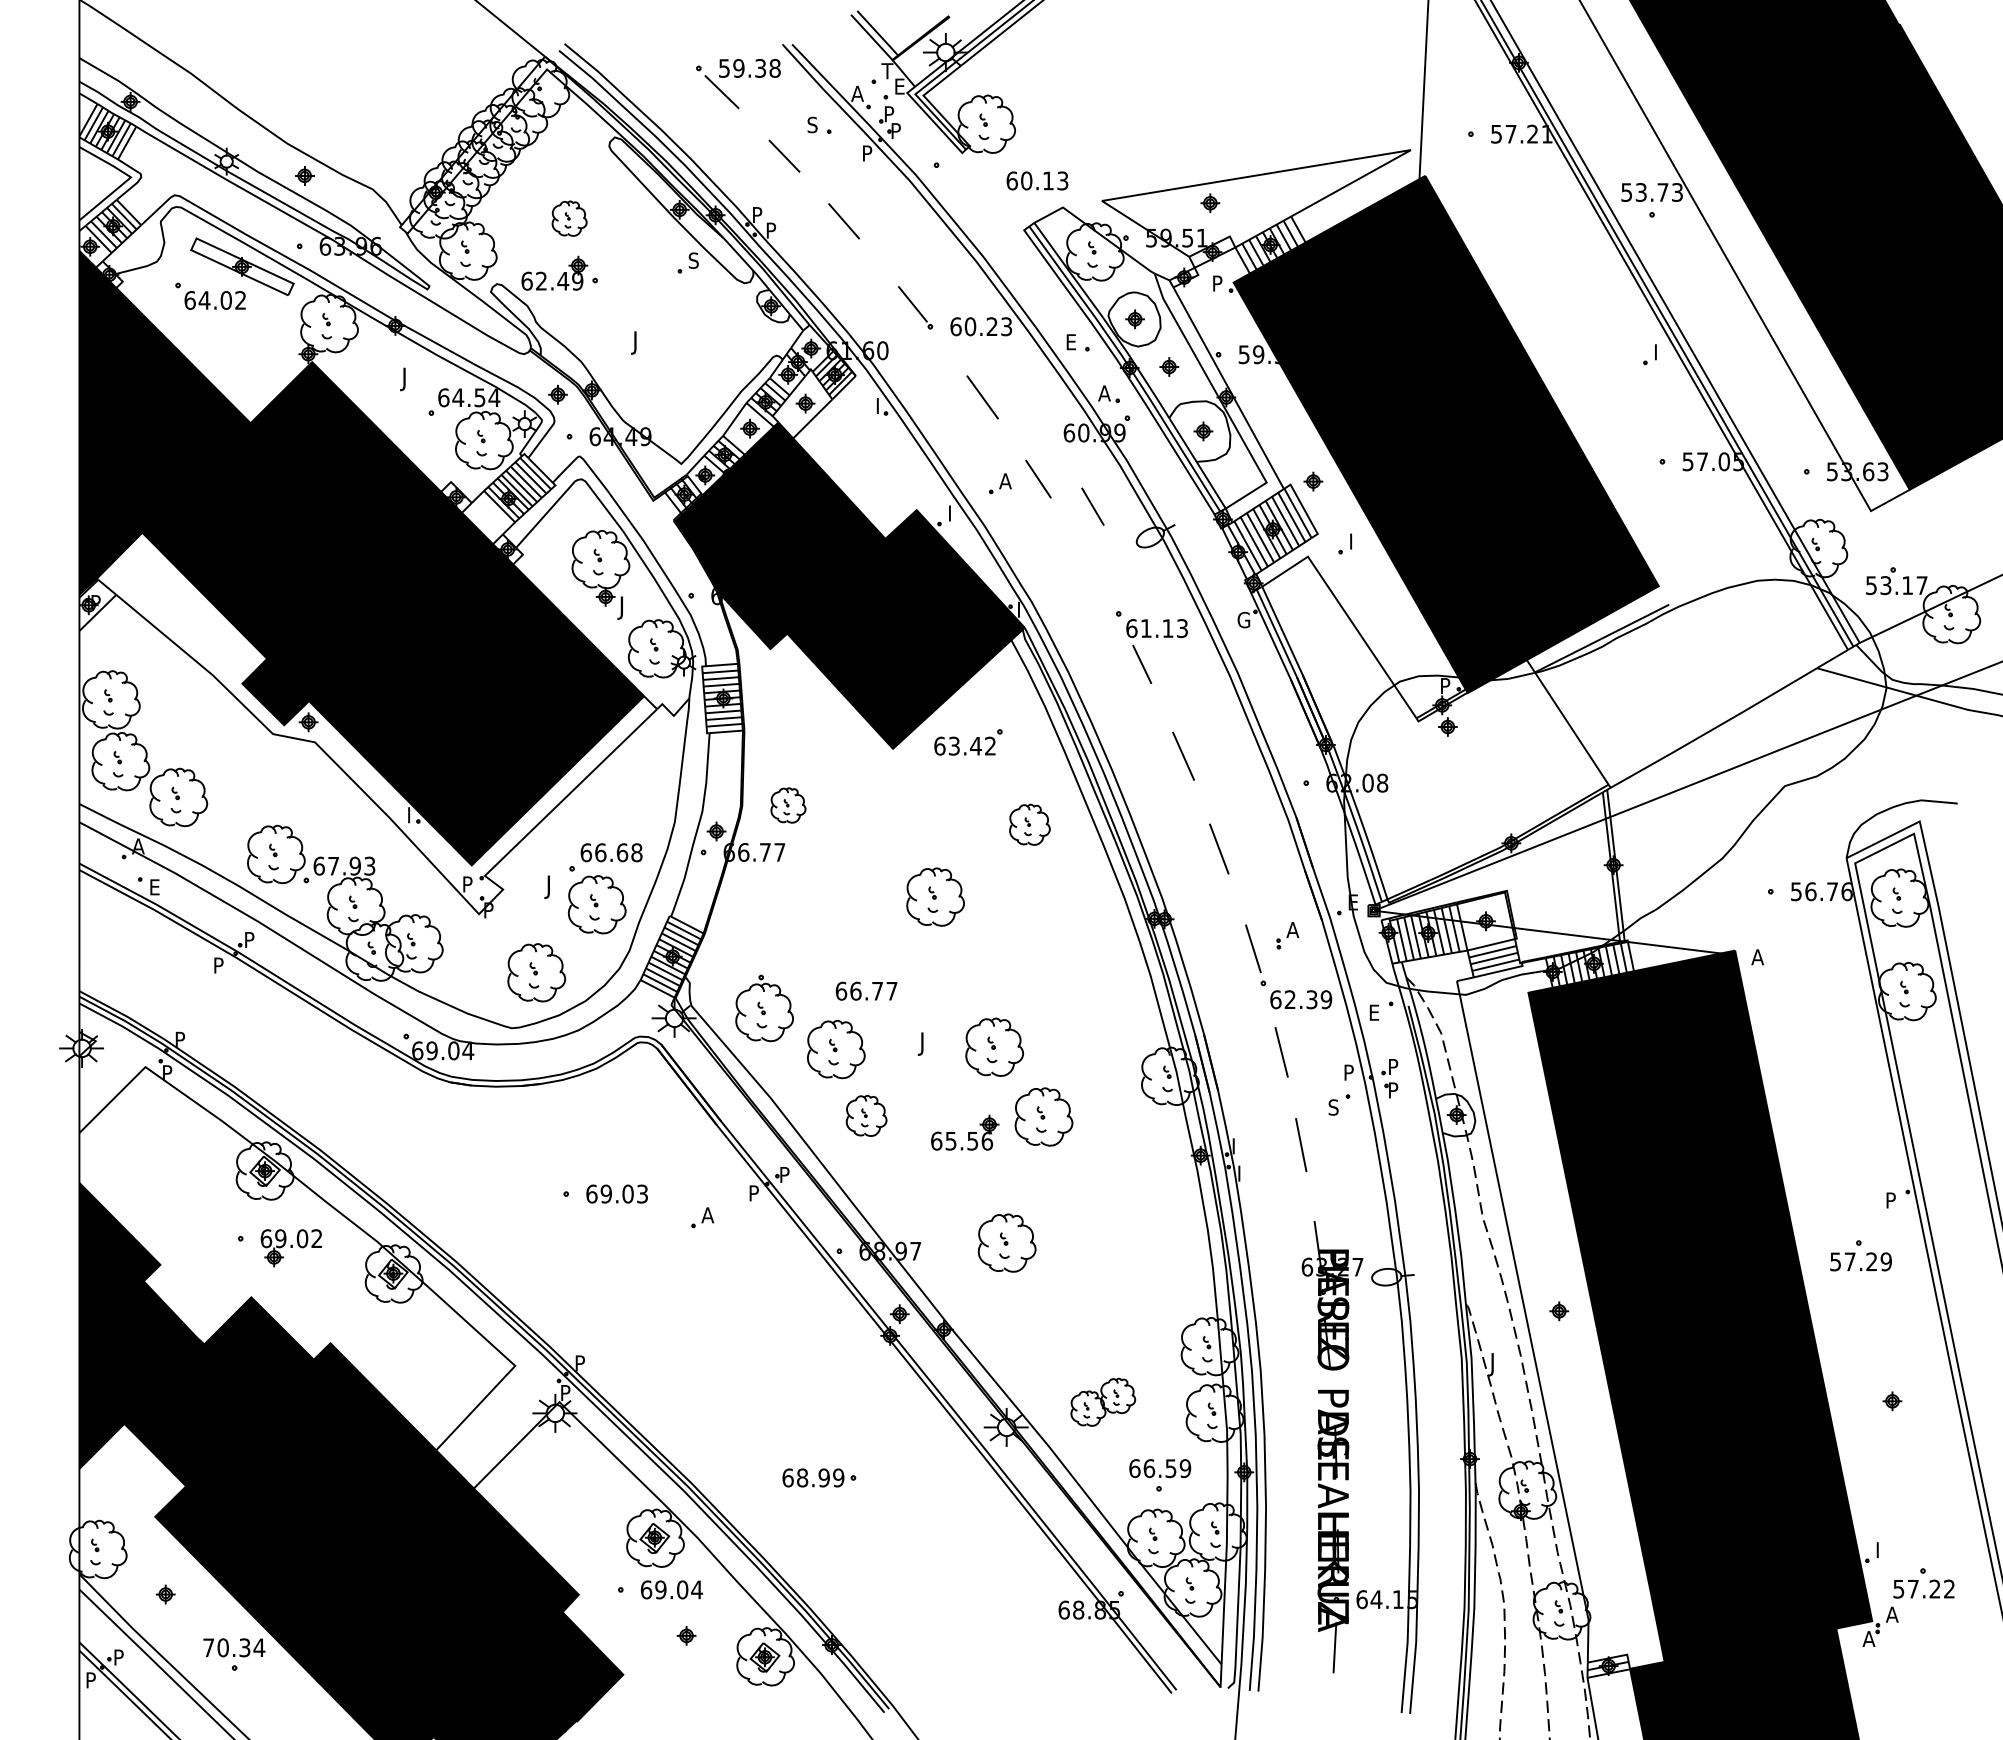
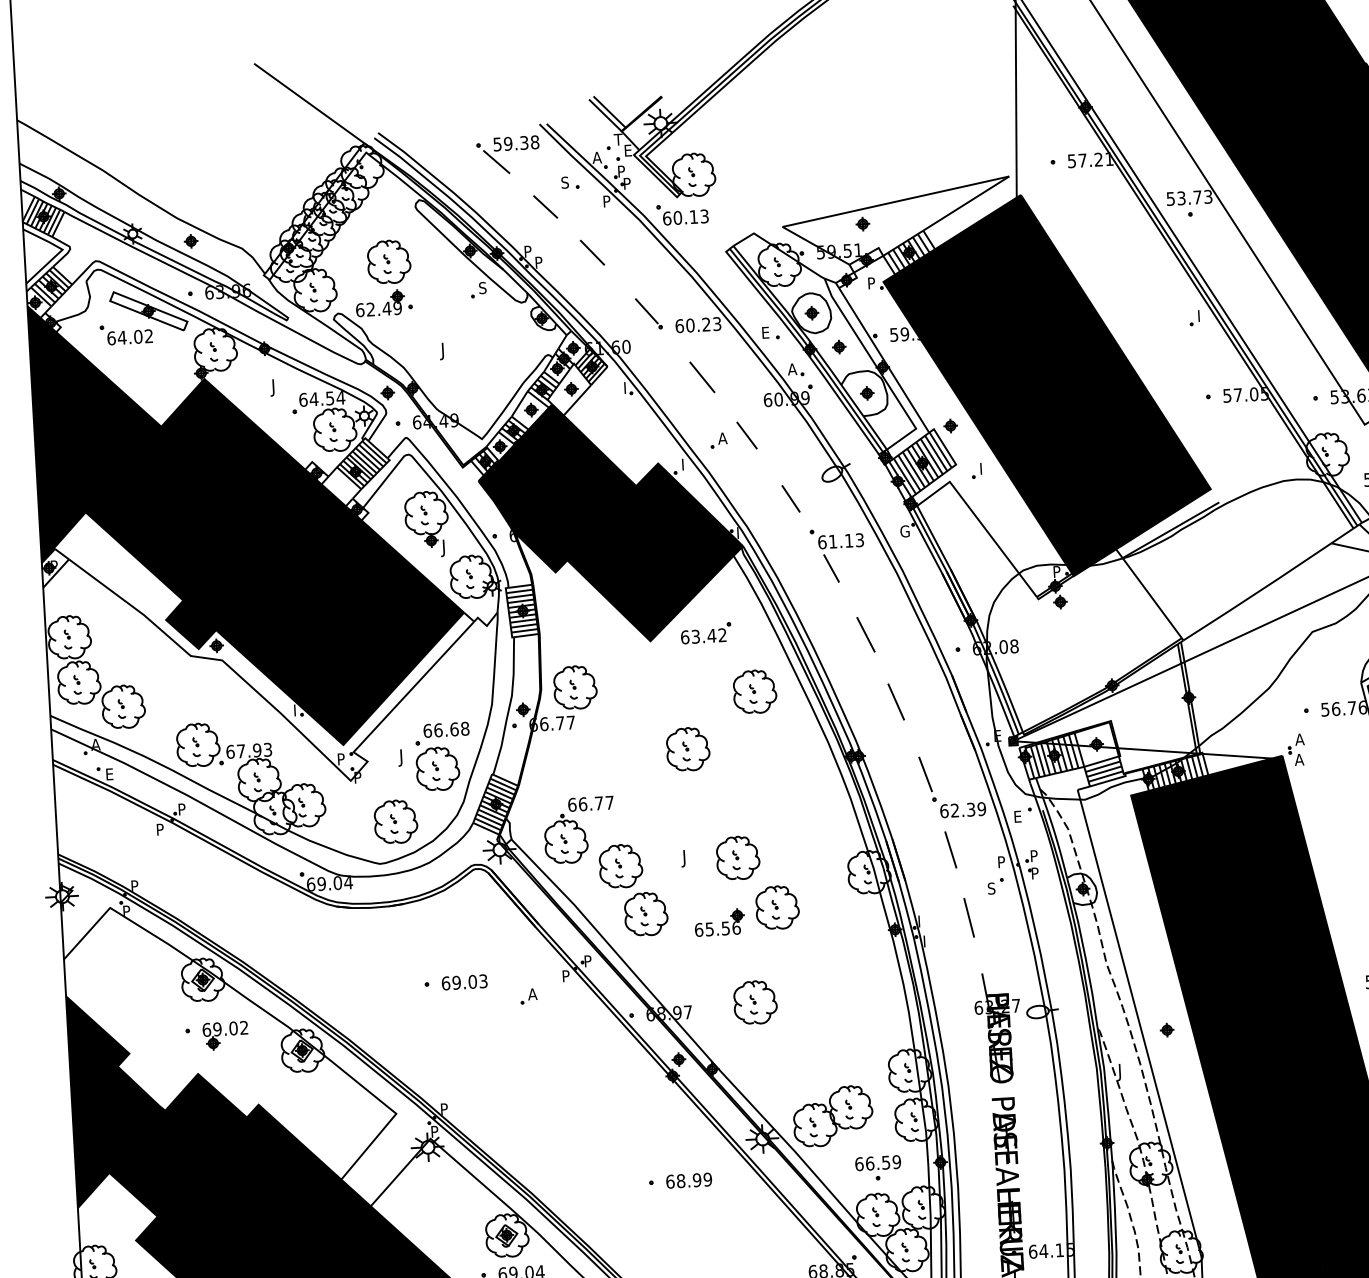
text: (1037, 180) -> (685, 217), moved
part: (569, 218) -> (389, 261), size x1.67
line: (1092, 506) -> (790, 498), moved
part: (788, 805) -> (575, 687), size x1.67
part: (1029, 824) -> (754, 691), size x1.43
part: (1287, 935) -> (1296, 743), moved
text: (866, 990) -> (590, 803), moved
part: (866, 1115) -> (646, 913), size x1.43
part: (1103, 1402) -> (833, 1116), size x1.67
text: (813, 1477) -> (689, 1180), moved

